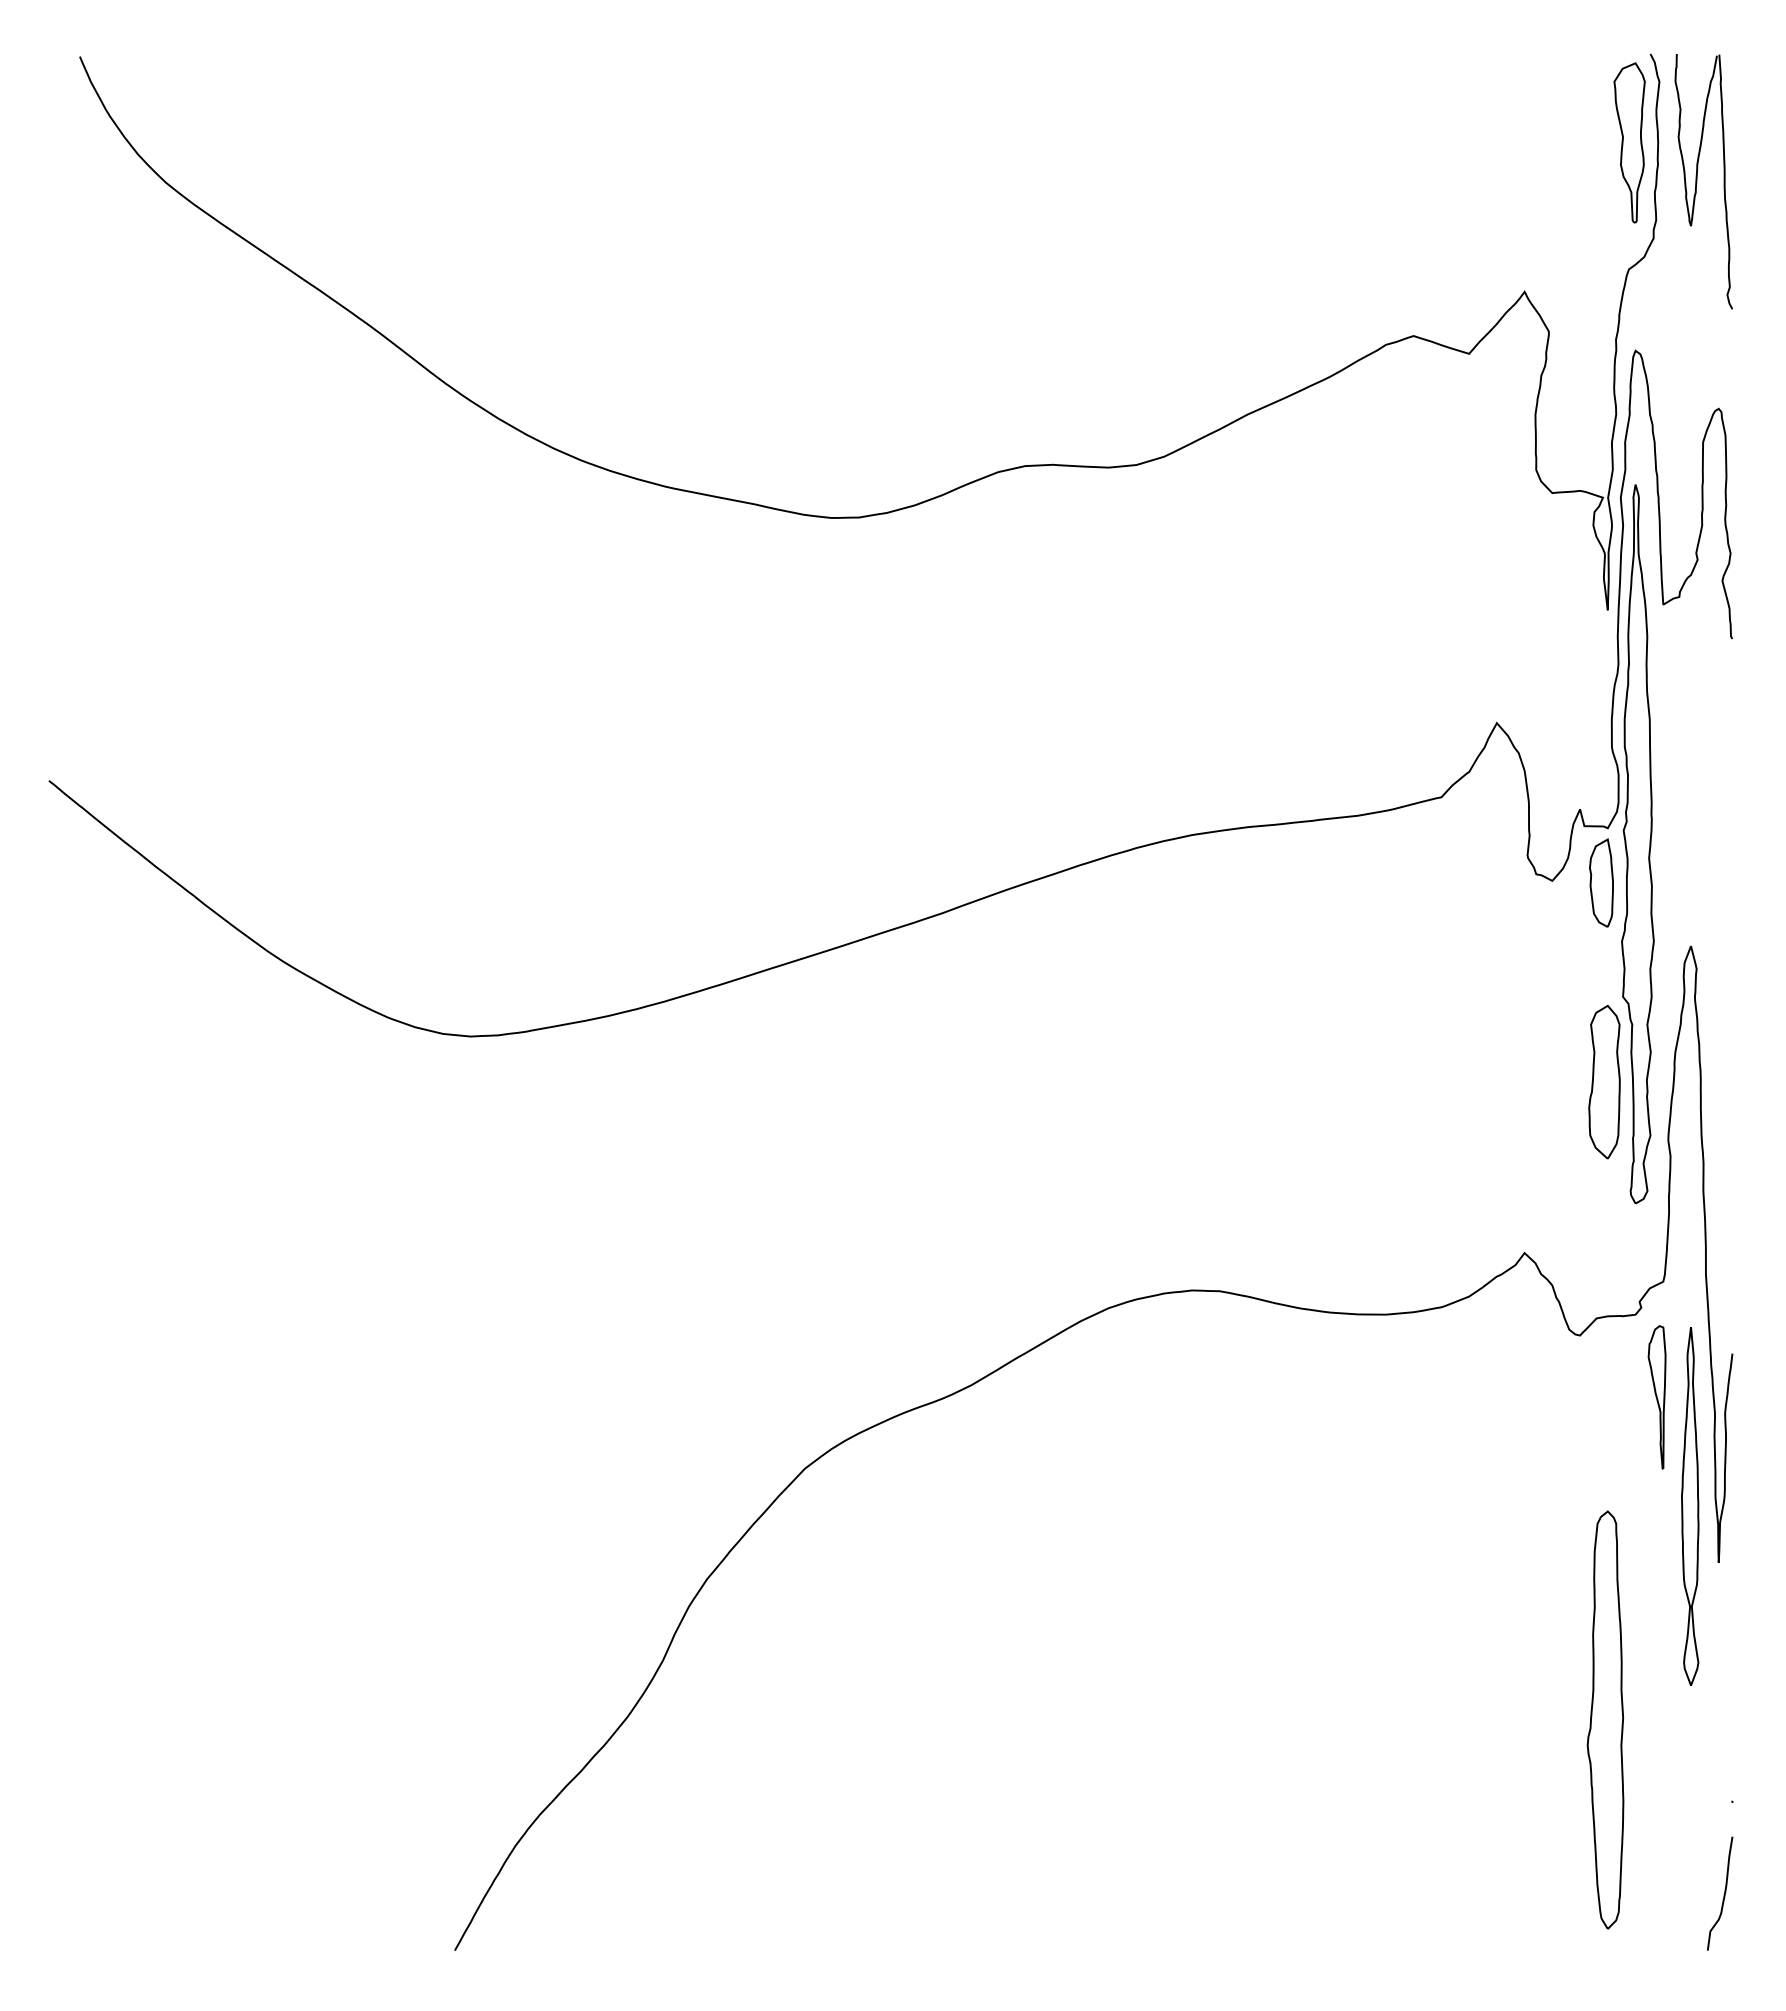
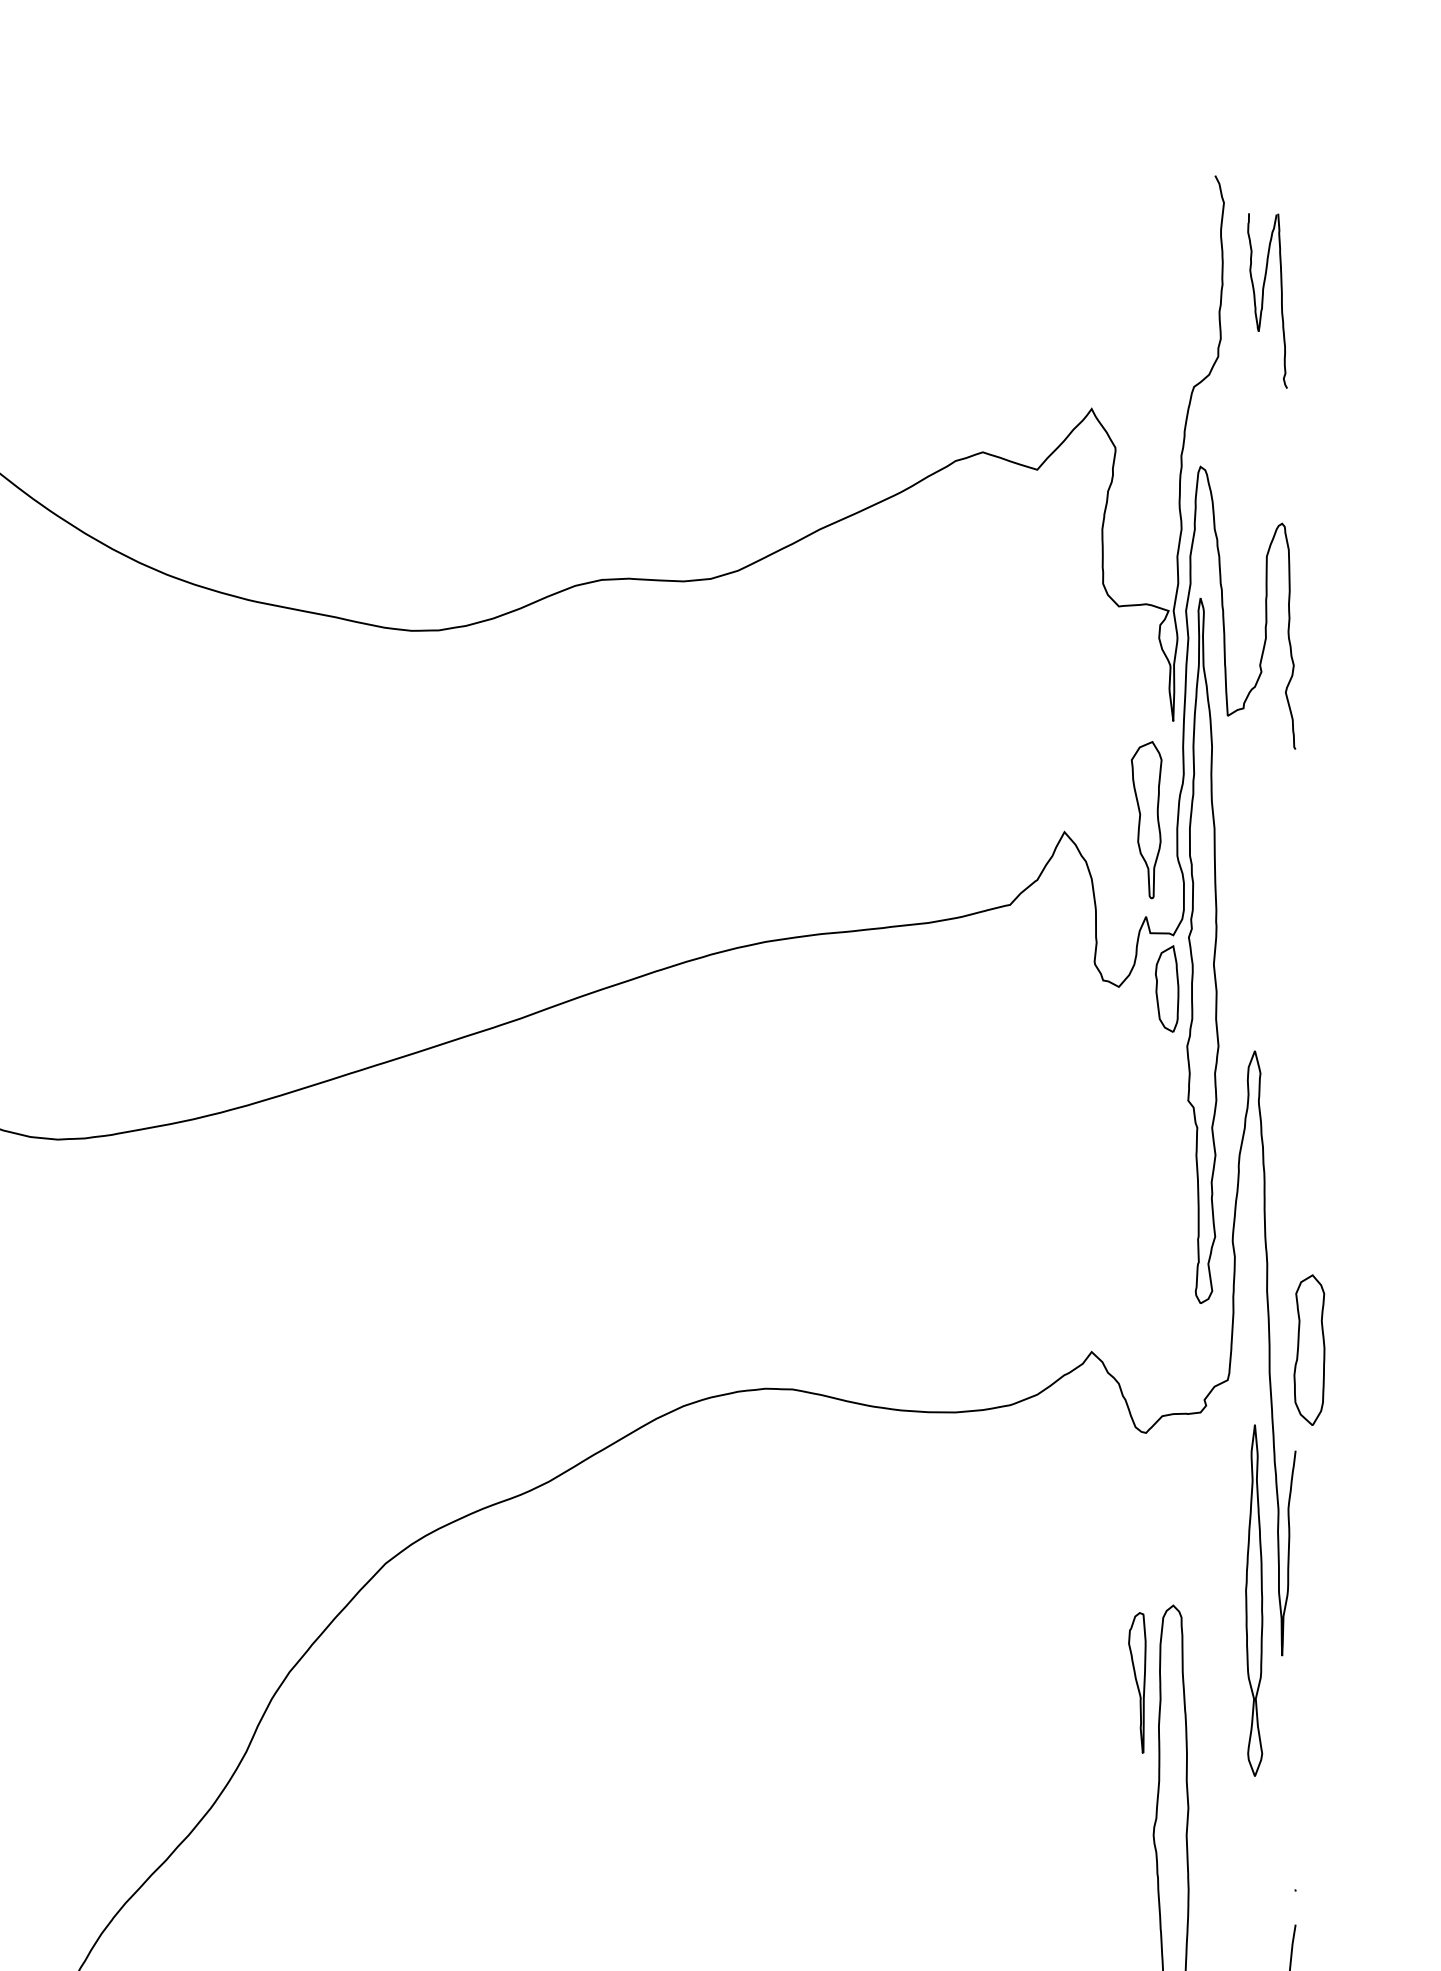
part: (1629, 142) -> (1146, 819), moved
part: (1703, 181) -> (1267, 300), size x0.7
part: (1604, 1082) -> (1309, 1350), moved
part: (1656, 1397) -> (1136, 1683), moved

